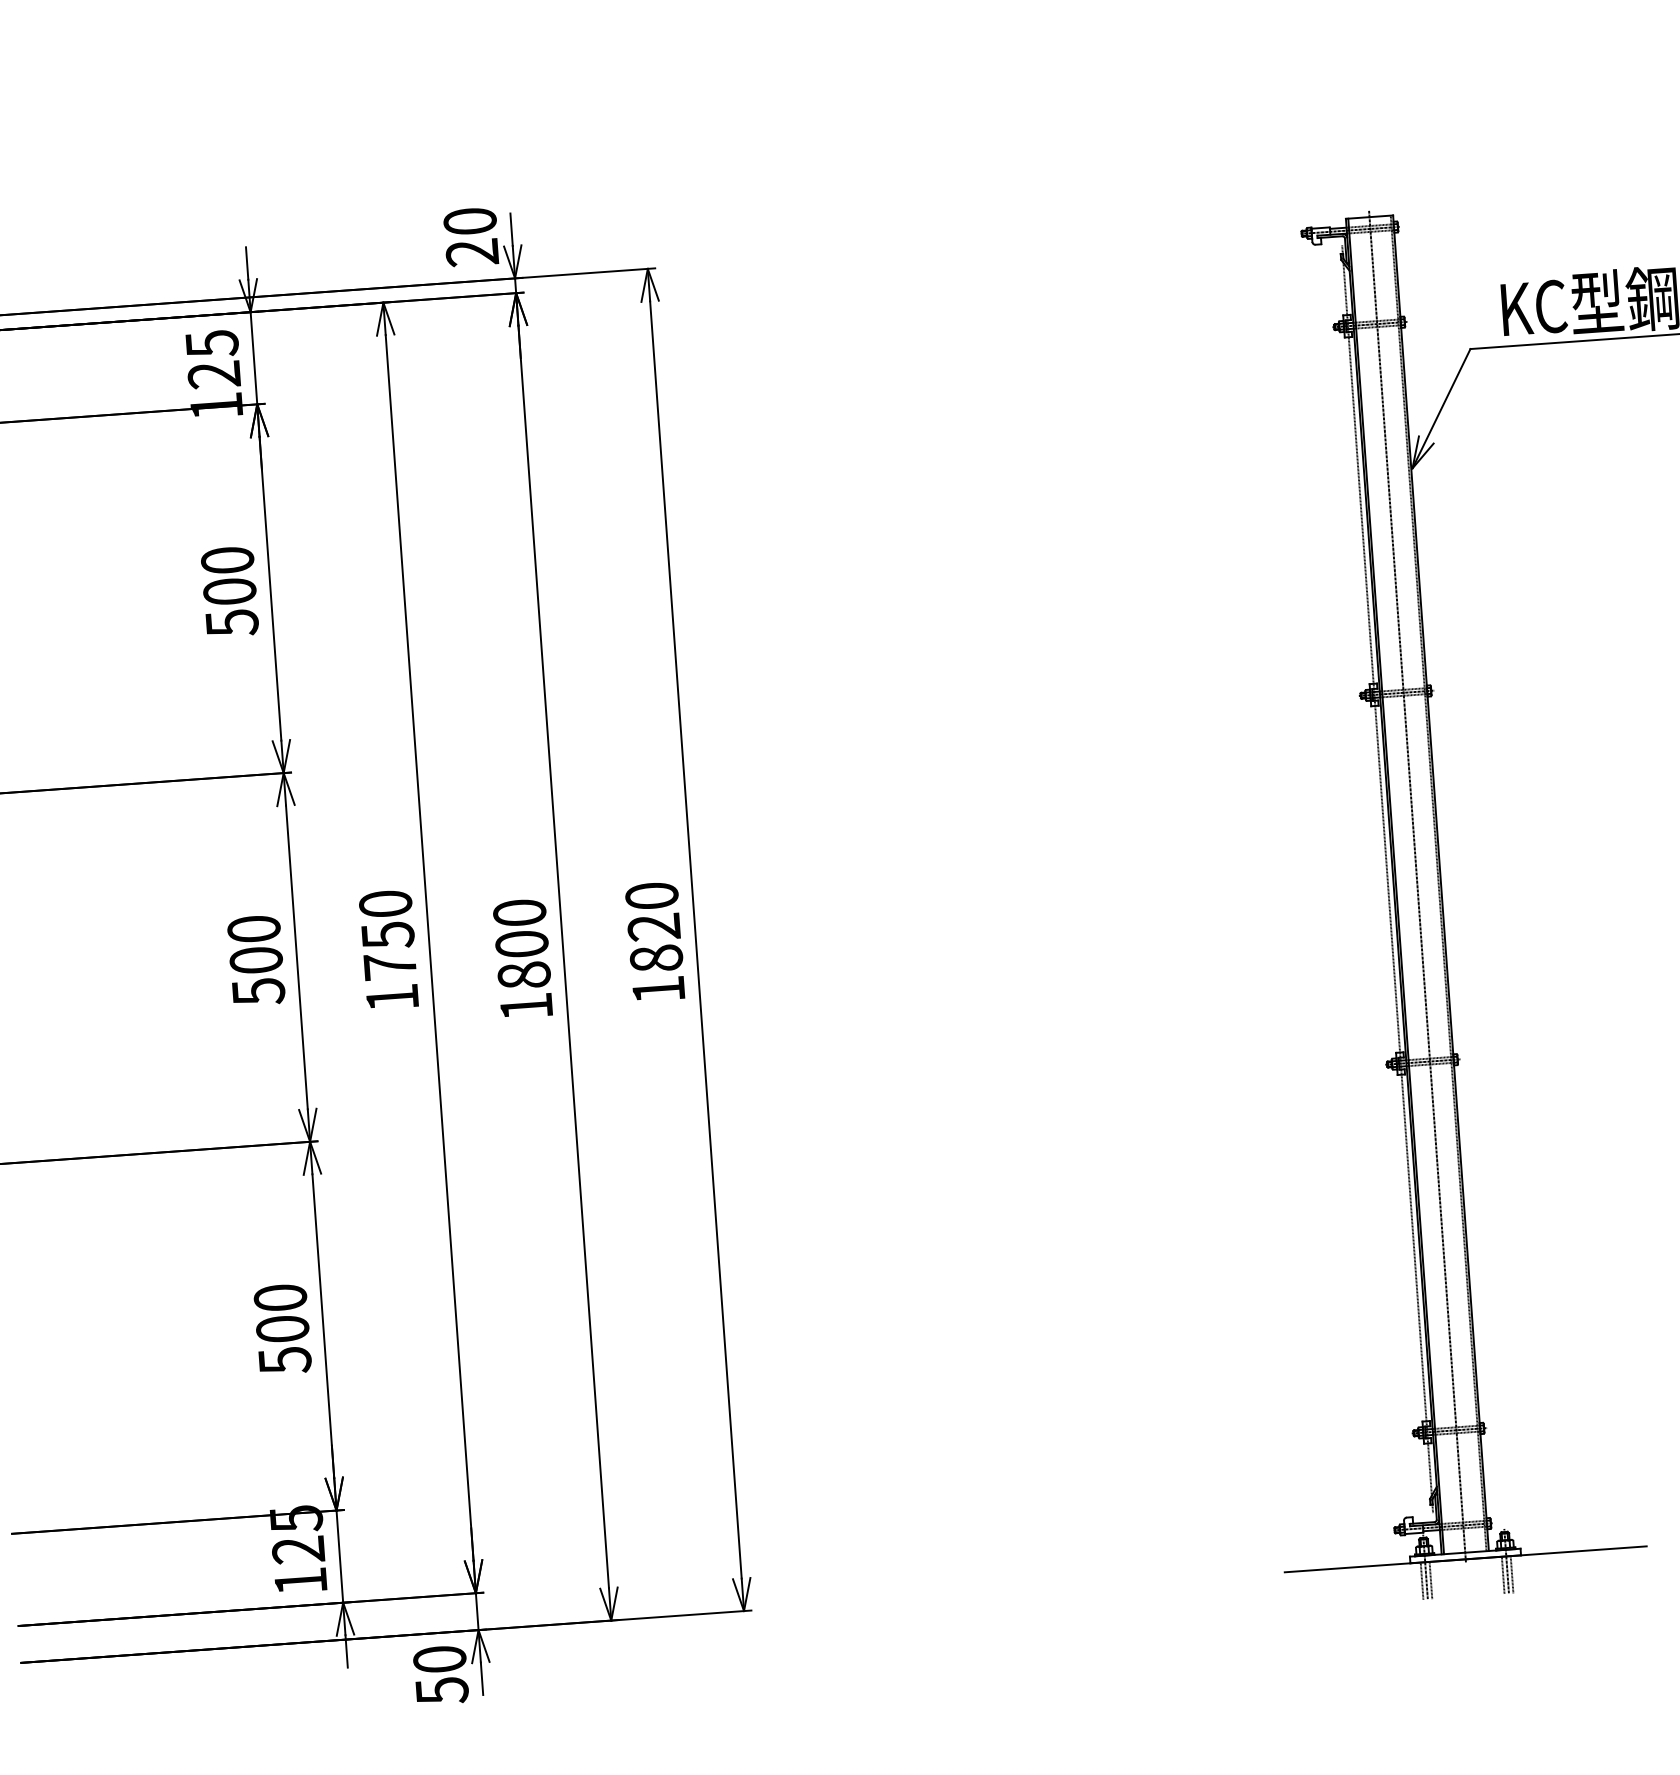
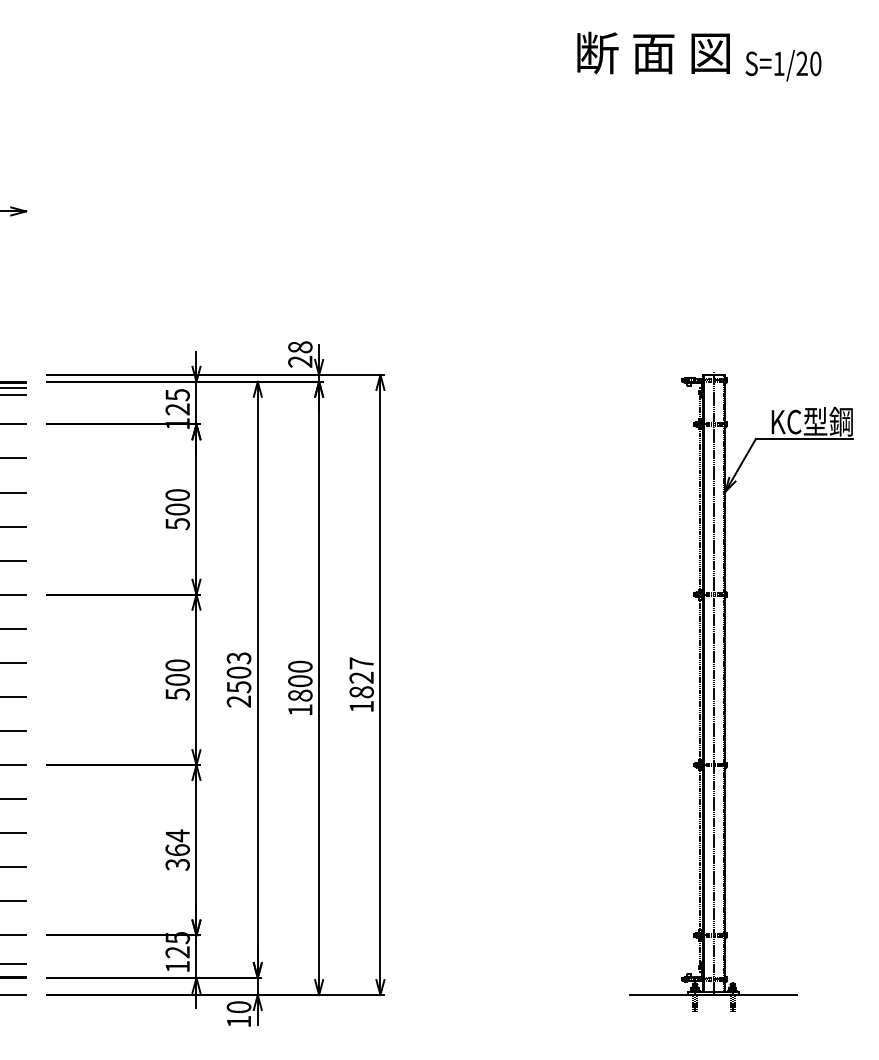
text: (470, 221) -> (300, 347), 20 -> 28
text: (651, 896) -> (361, 663), 1820 -> 1827
text: (387, 950) -> (238, 679), 1750 -> 2503
text: (282, 1327) -> (177, 849), 500 -> 364
text: (443, 1690) -> (239, 1021), 50 -> 10

